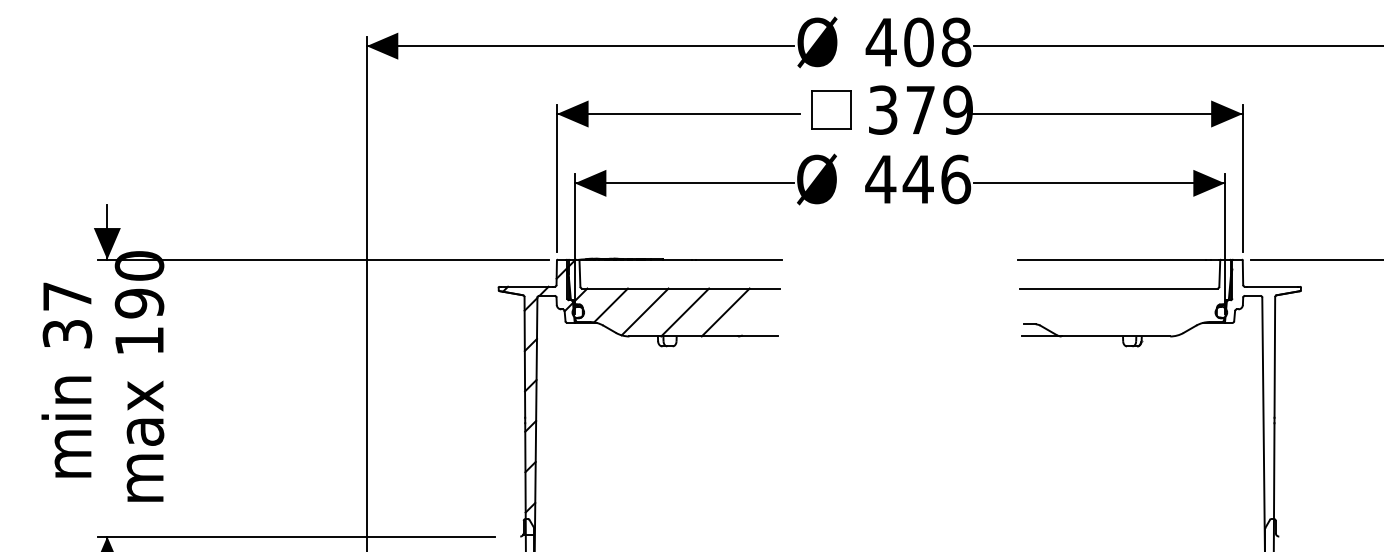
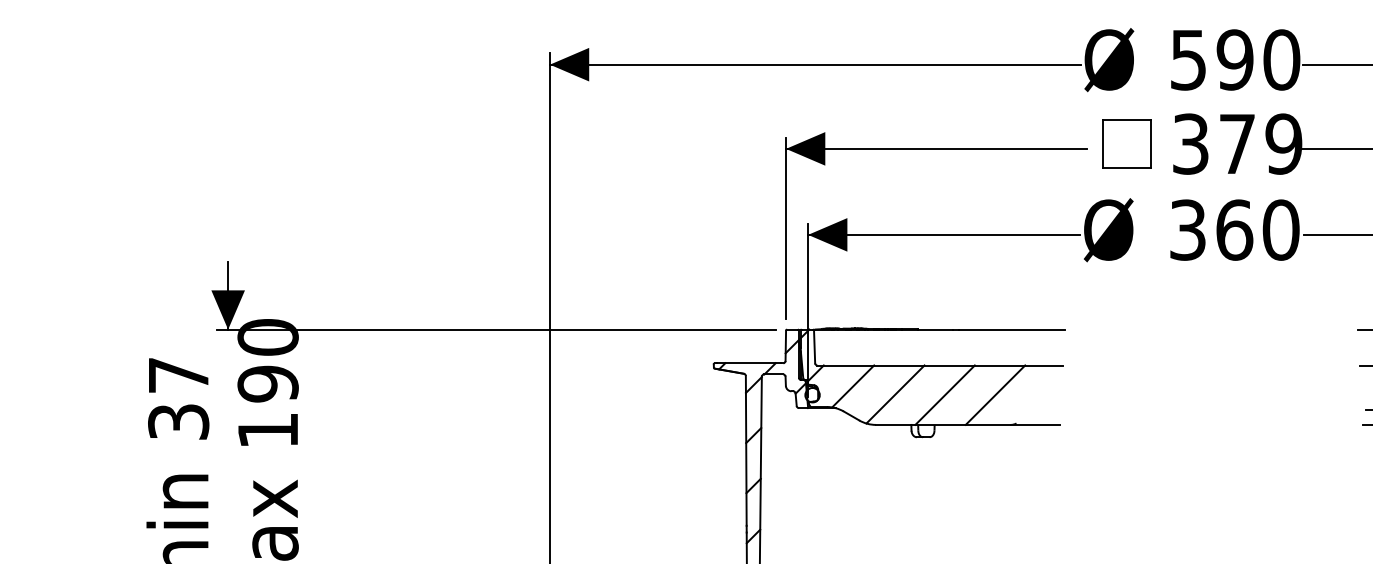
text: (918, 42) -> (1234, 60), 408 -> 590
text: (918, 179) -> (1234, 230), 446 -> 360

